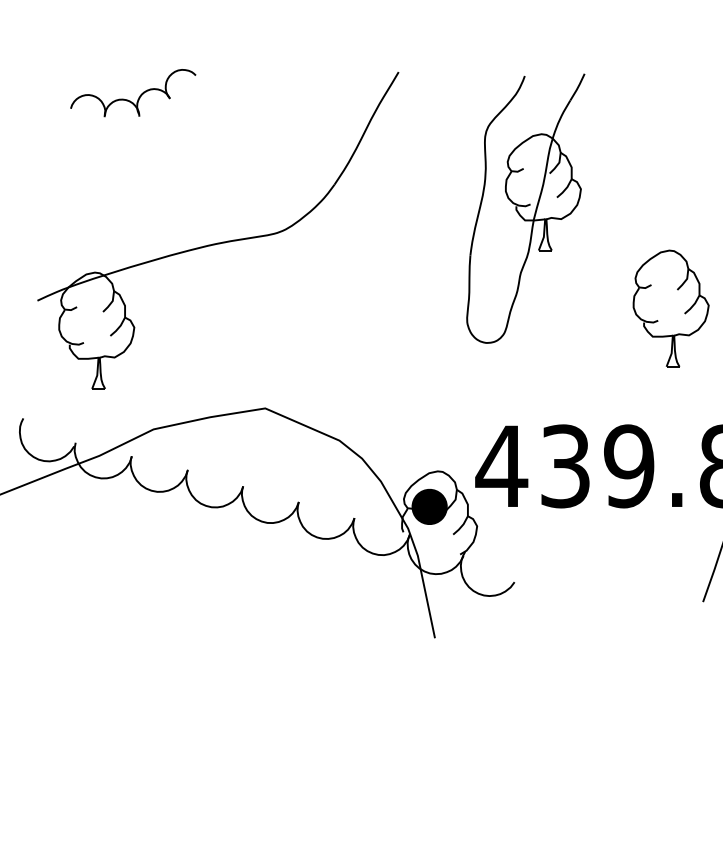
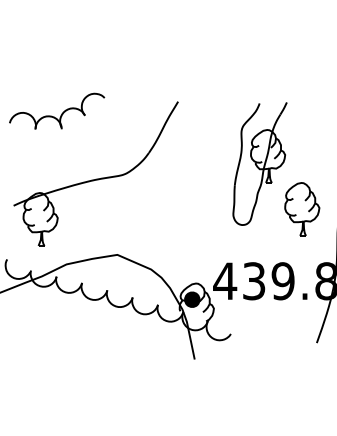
part: (133, 91) -> (57, 110), size x1.67
part: (524, 207) -> (259, 163), moved

